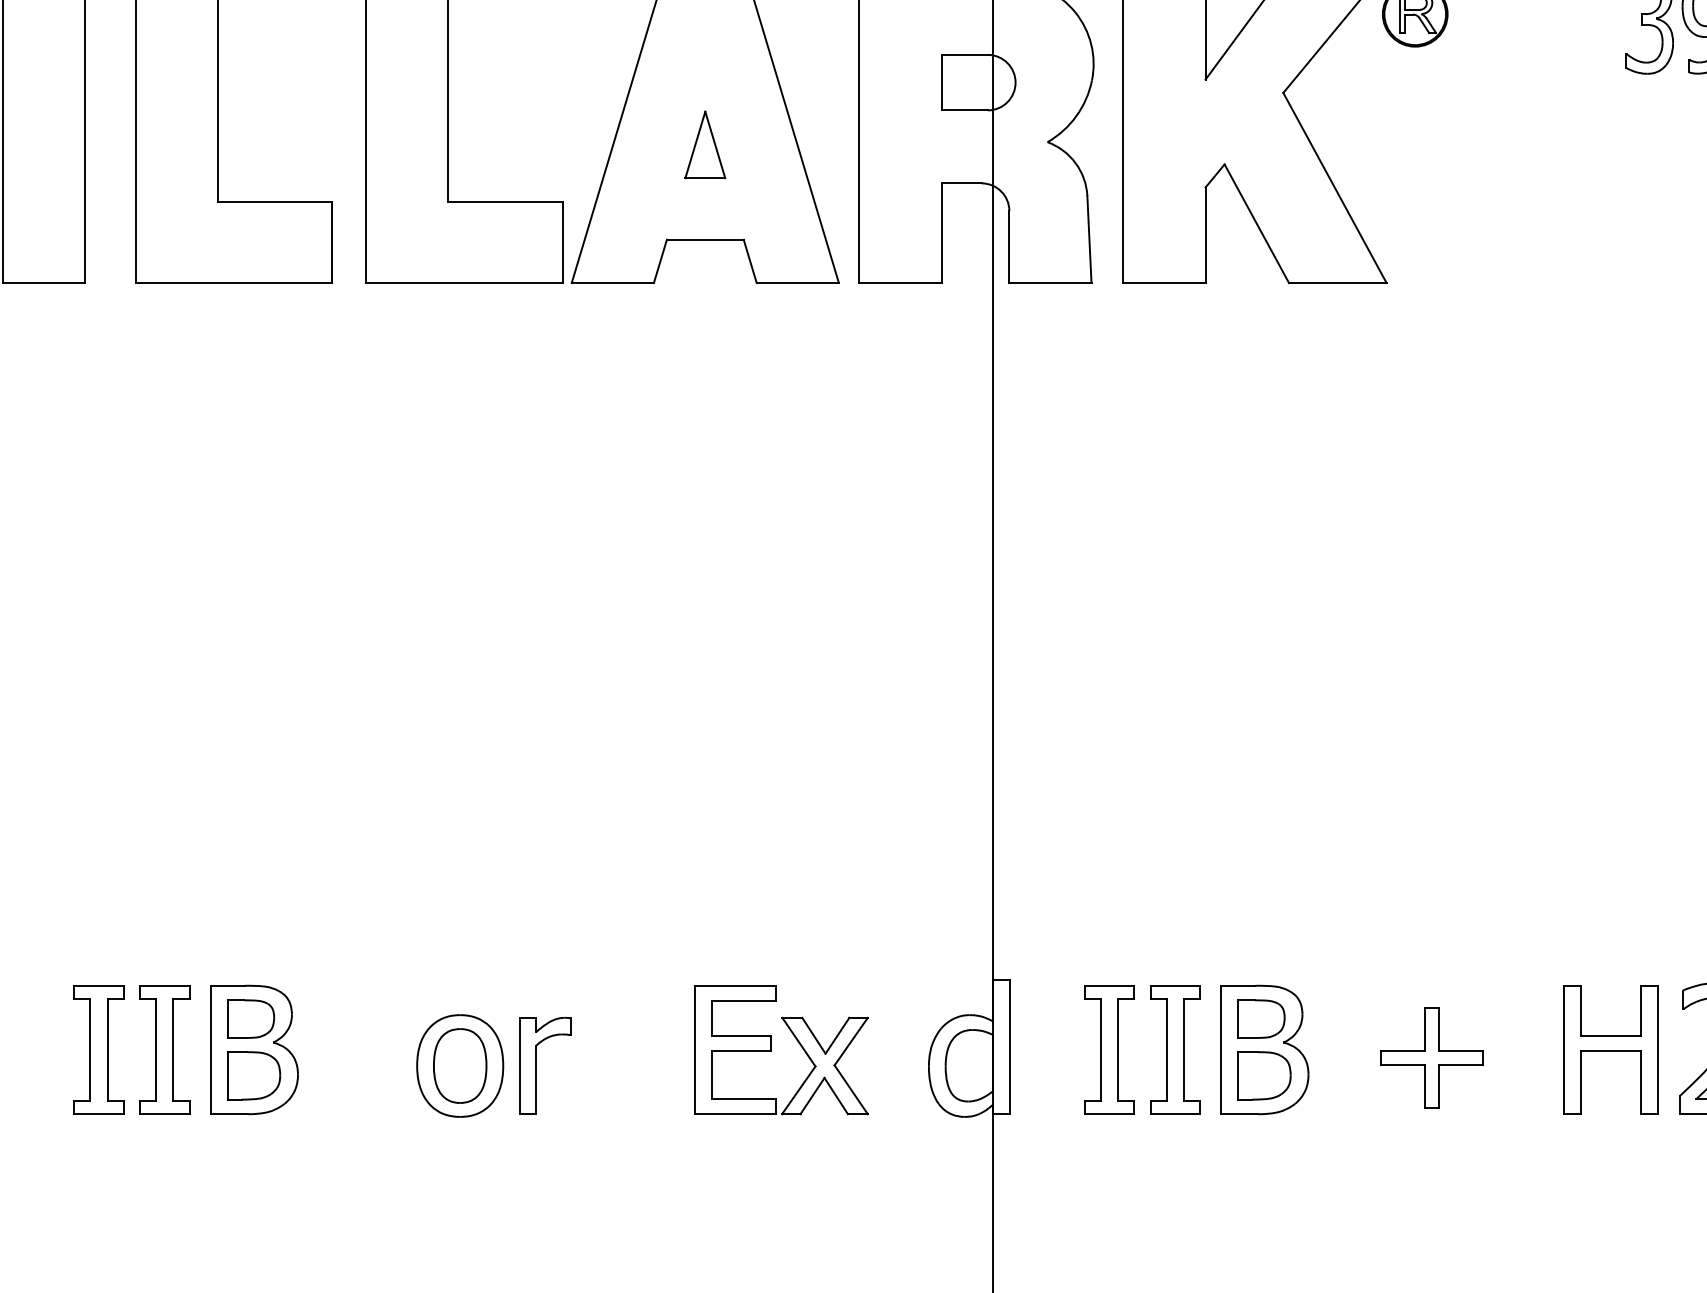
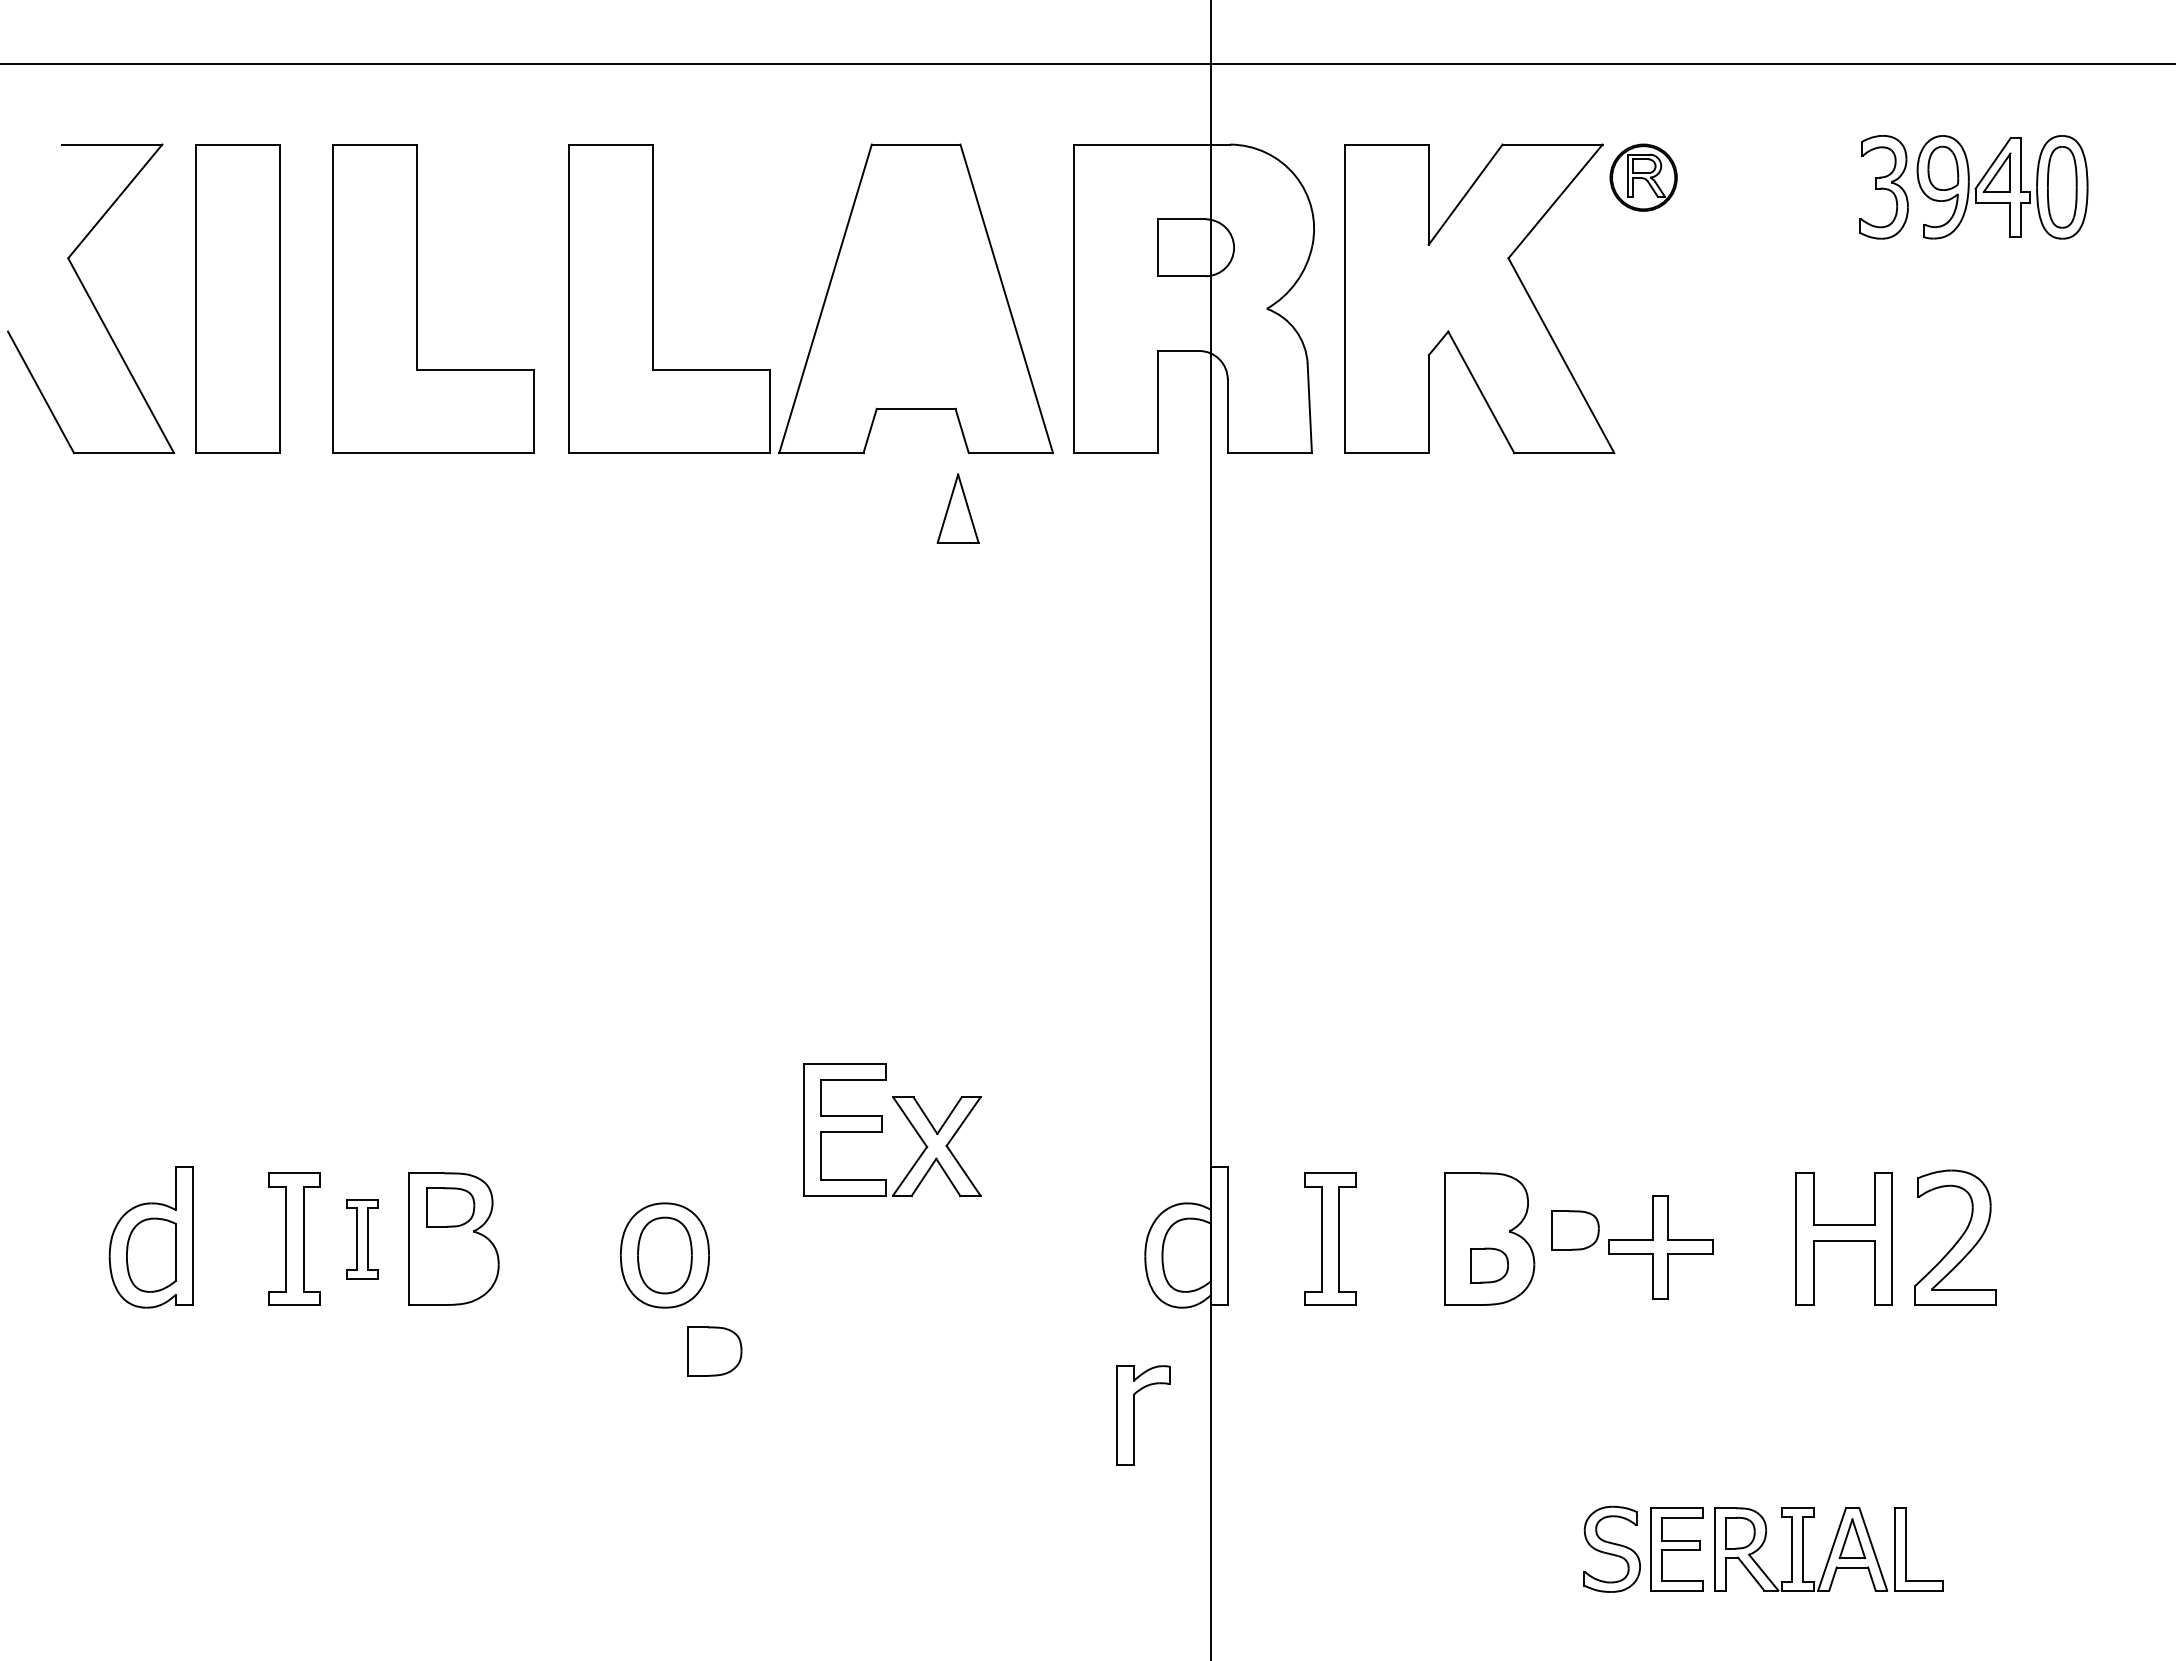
part: (704, 144) -> (957, 508), moved
part: (1261, 1019) -> (1575, 1230), moved
part: (165, 1049) -> (362, 1238), size x0.6
part: (772, 1049) -> (882, 1129), moved
part: (1175, 1049) -> (1397, 1238), removed
part: (536, 1065) -> (1134, 1415), moved
part: (253, 1075) -> (714, 1351), moved
part: (1264, 1075) -> (1489, 1265), size x0.7

